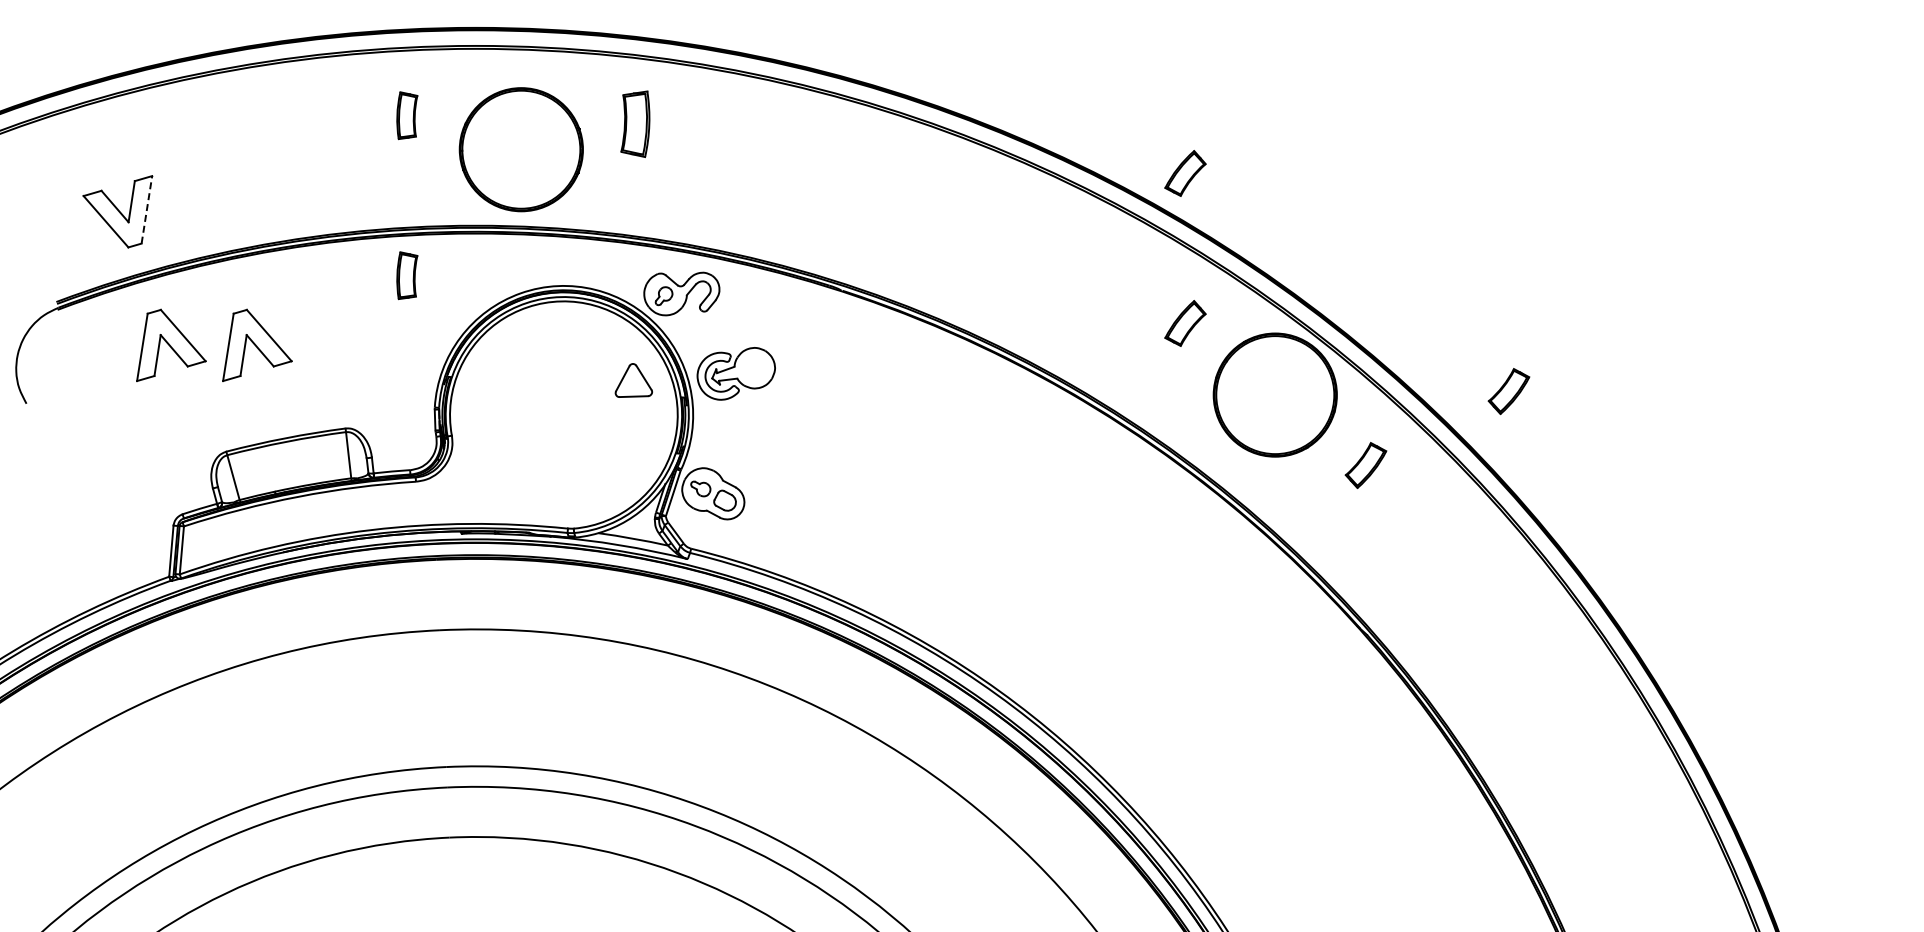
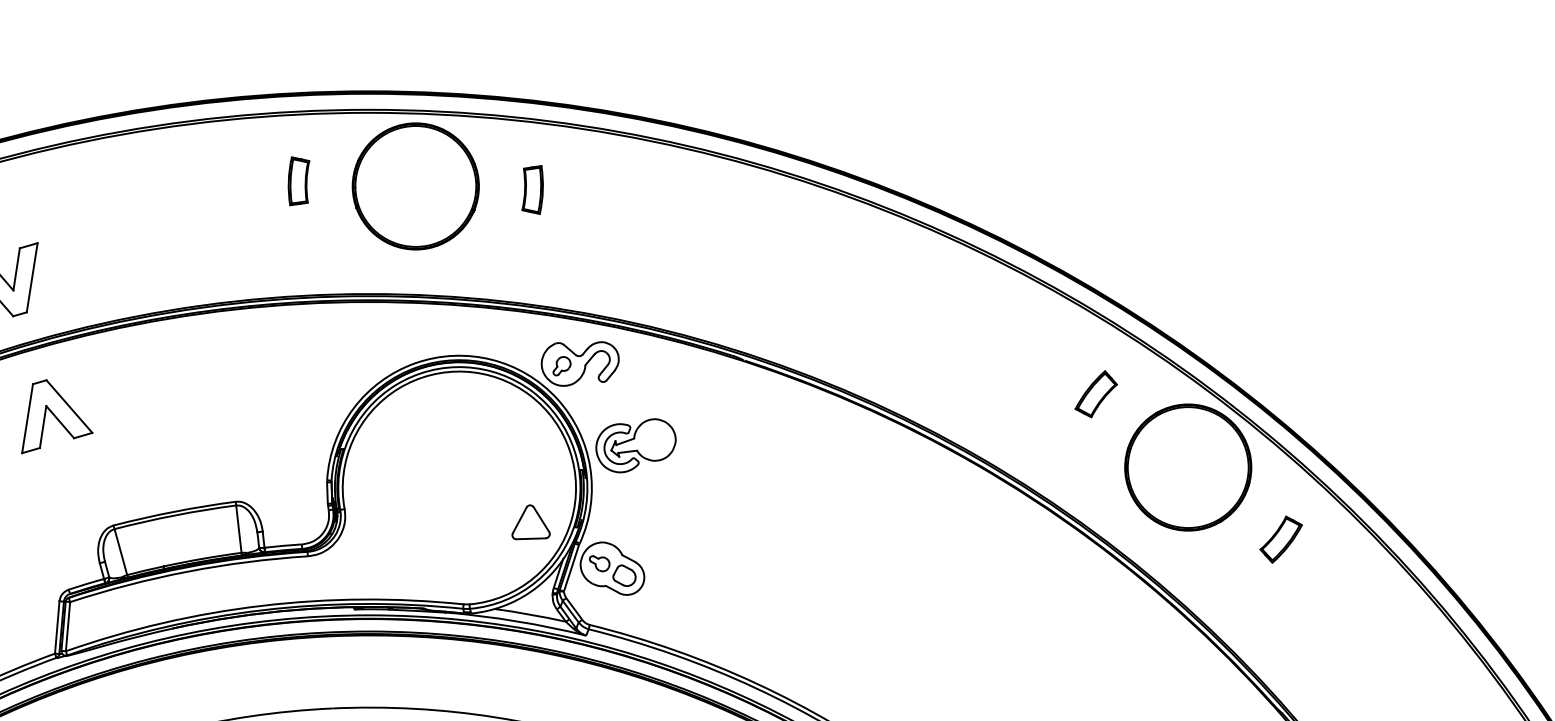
part: (635, 123) -> (532, 189), size x0.71
part: (520, 149) -> (414, 186), moved
part: (1185, 173) -> (1096, 240), removed
line: (146, 209) -> (31, 277), dashed -> solid
part: (407, 275) -> (299, 345), removed
part: (257, 344) -> (145, 415), removed
part: (633, 380) -> (530, 522), moved
part: (1508, 391) -> (1427, 463), removed

